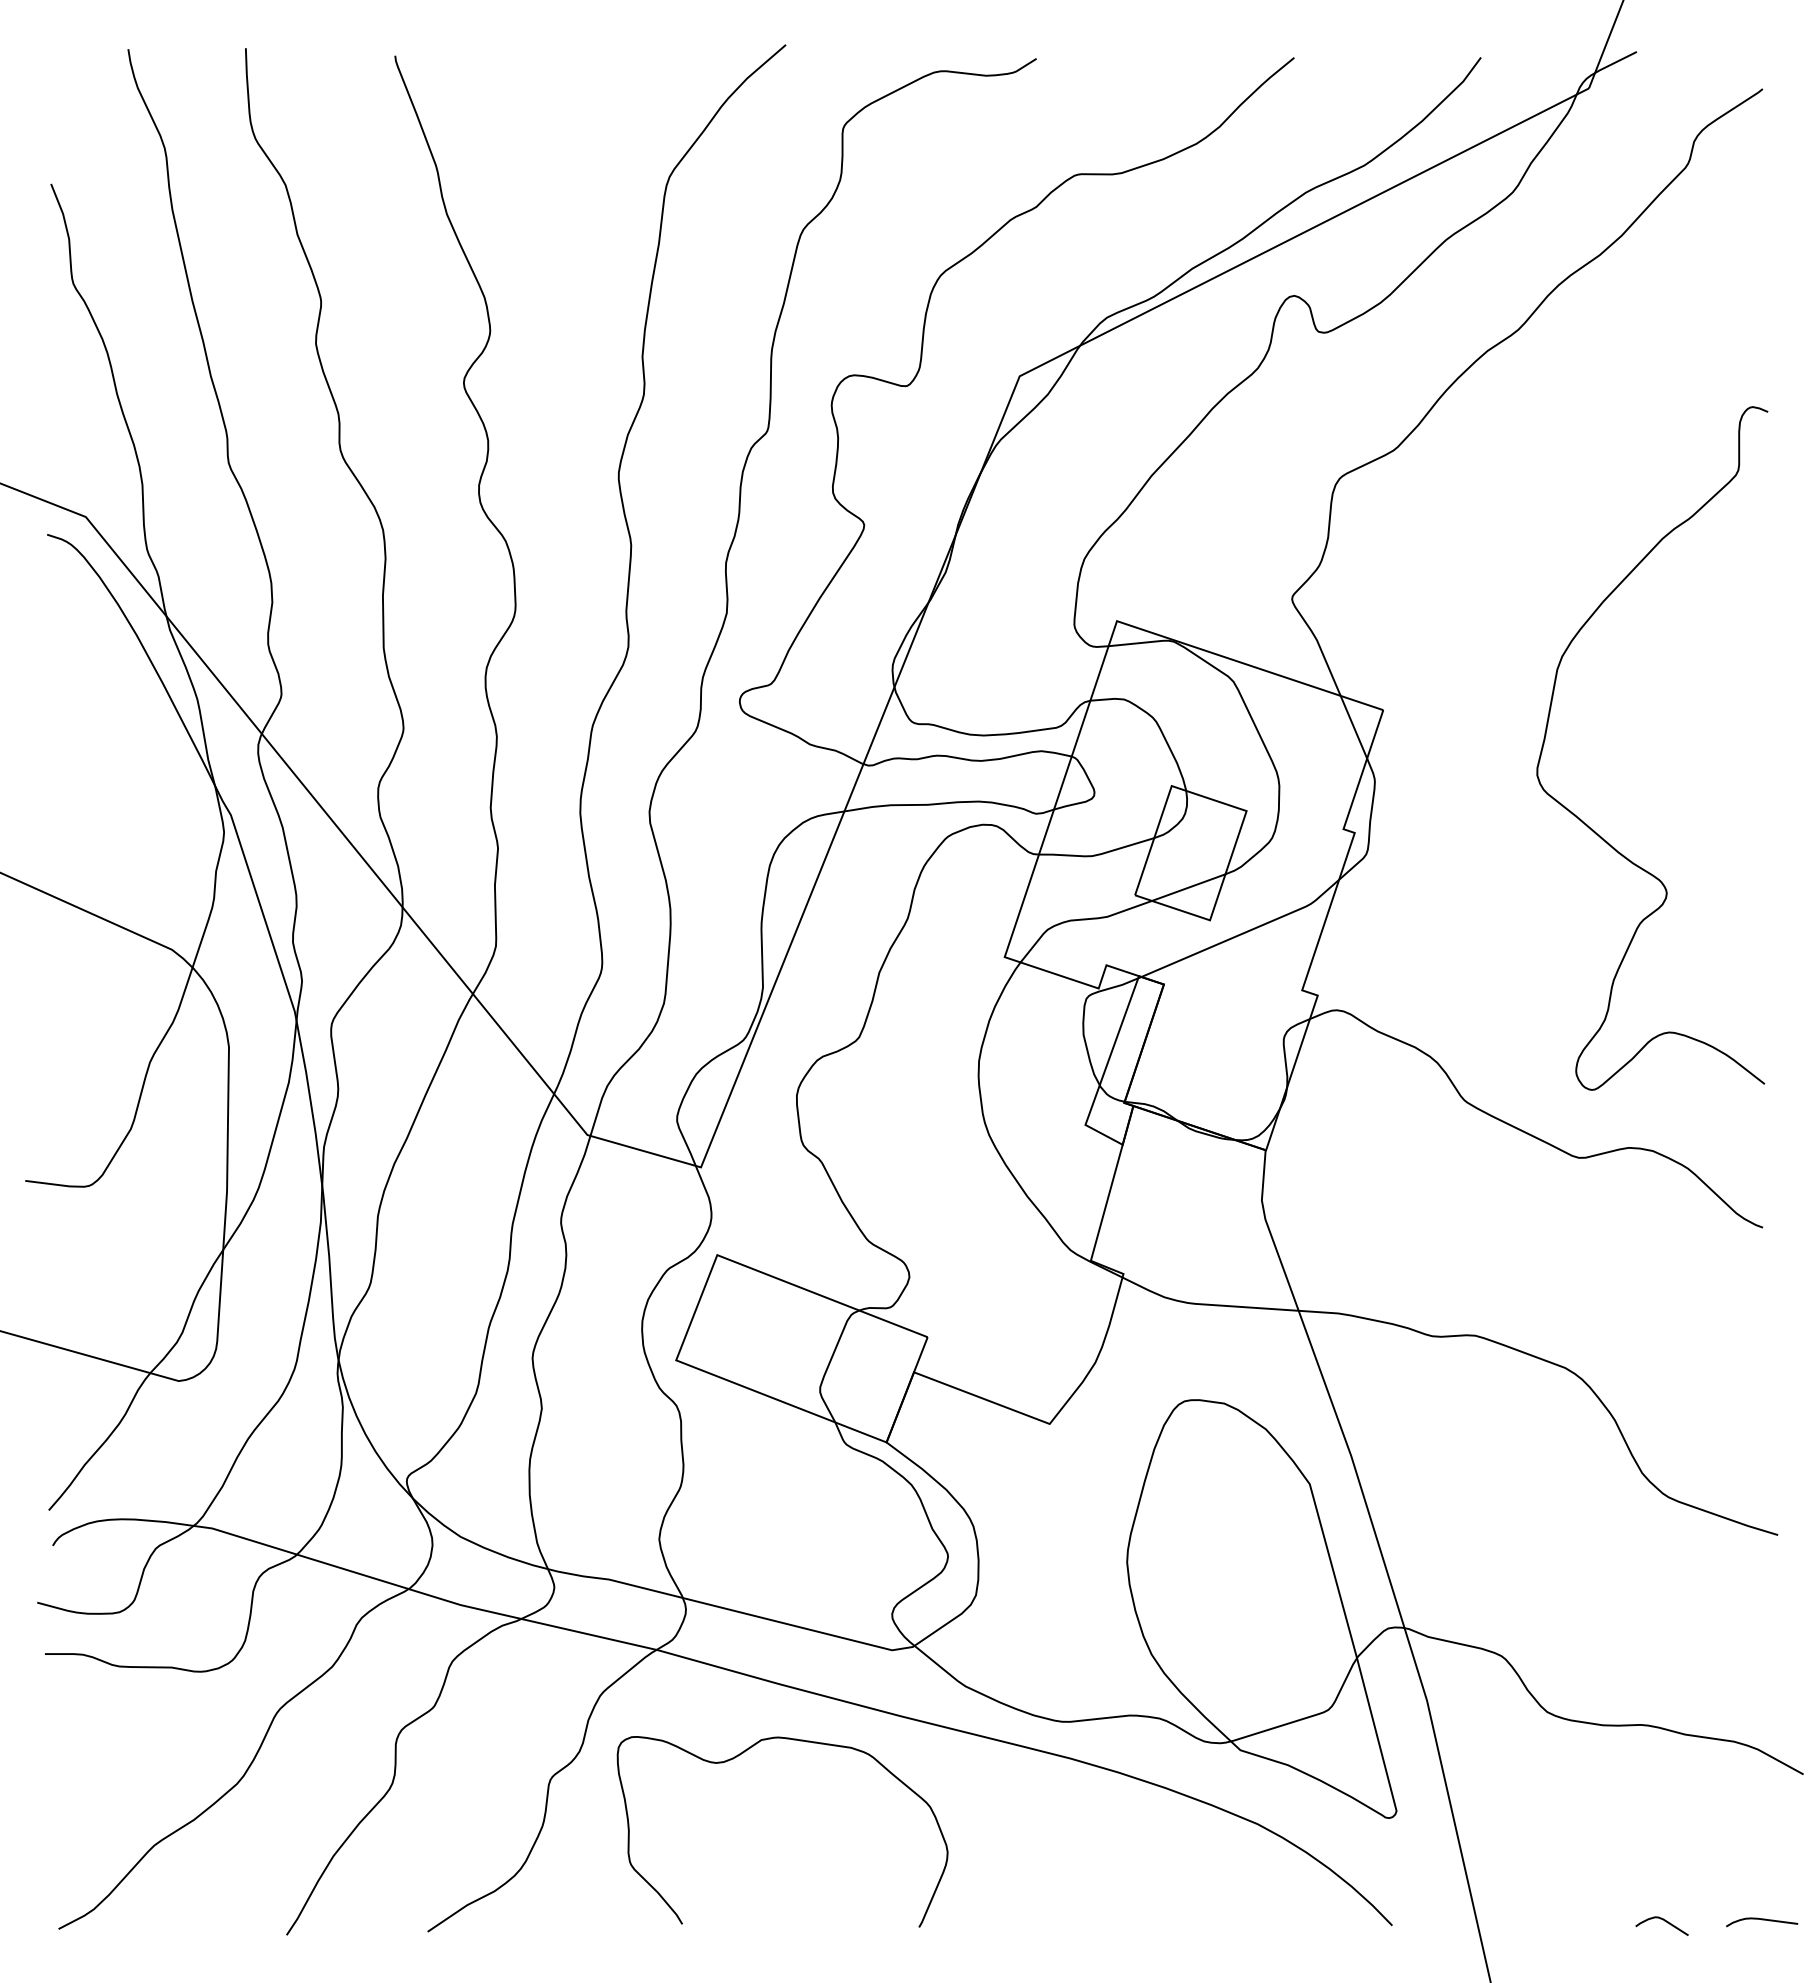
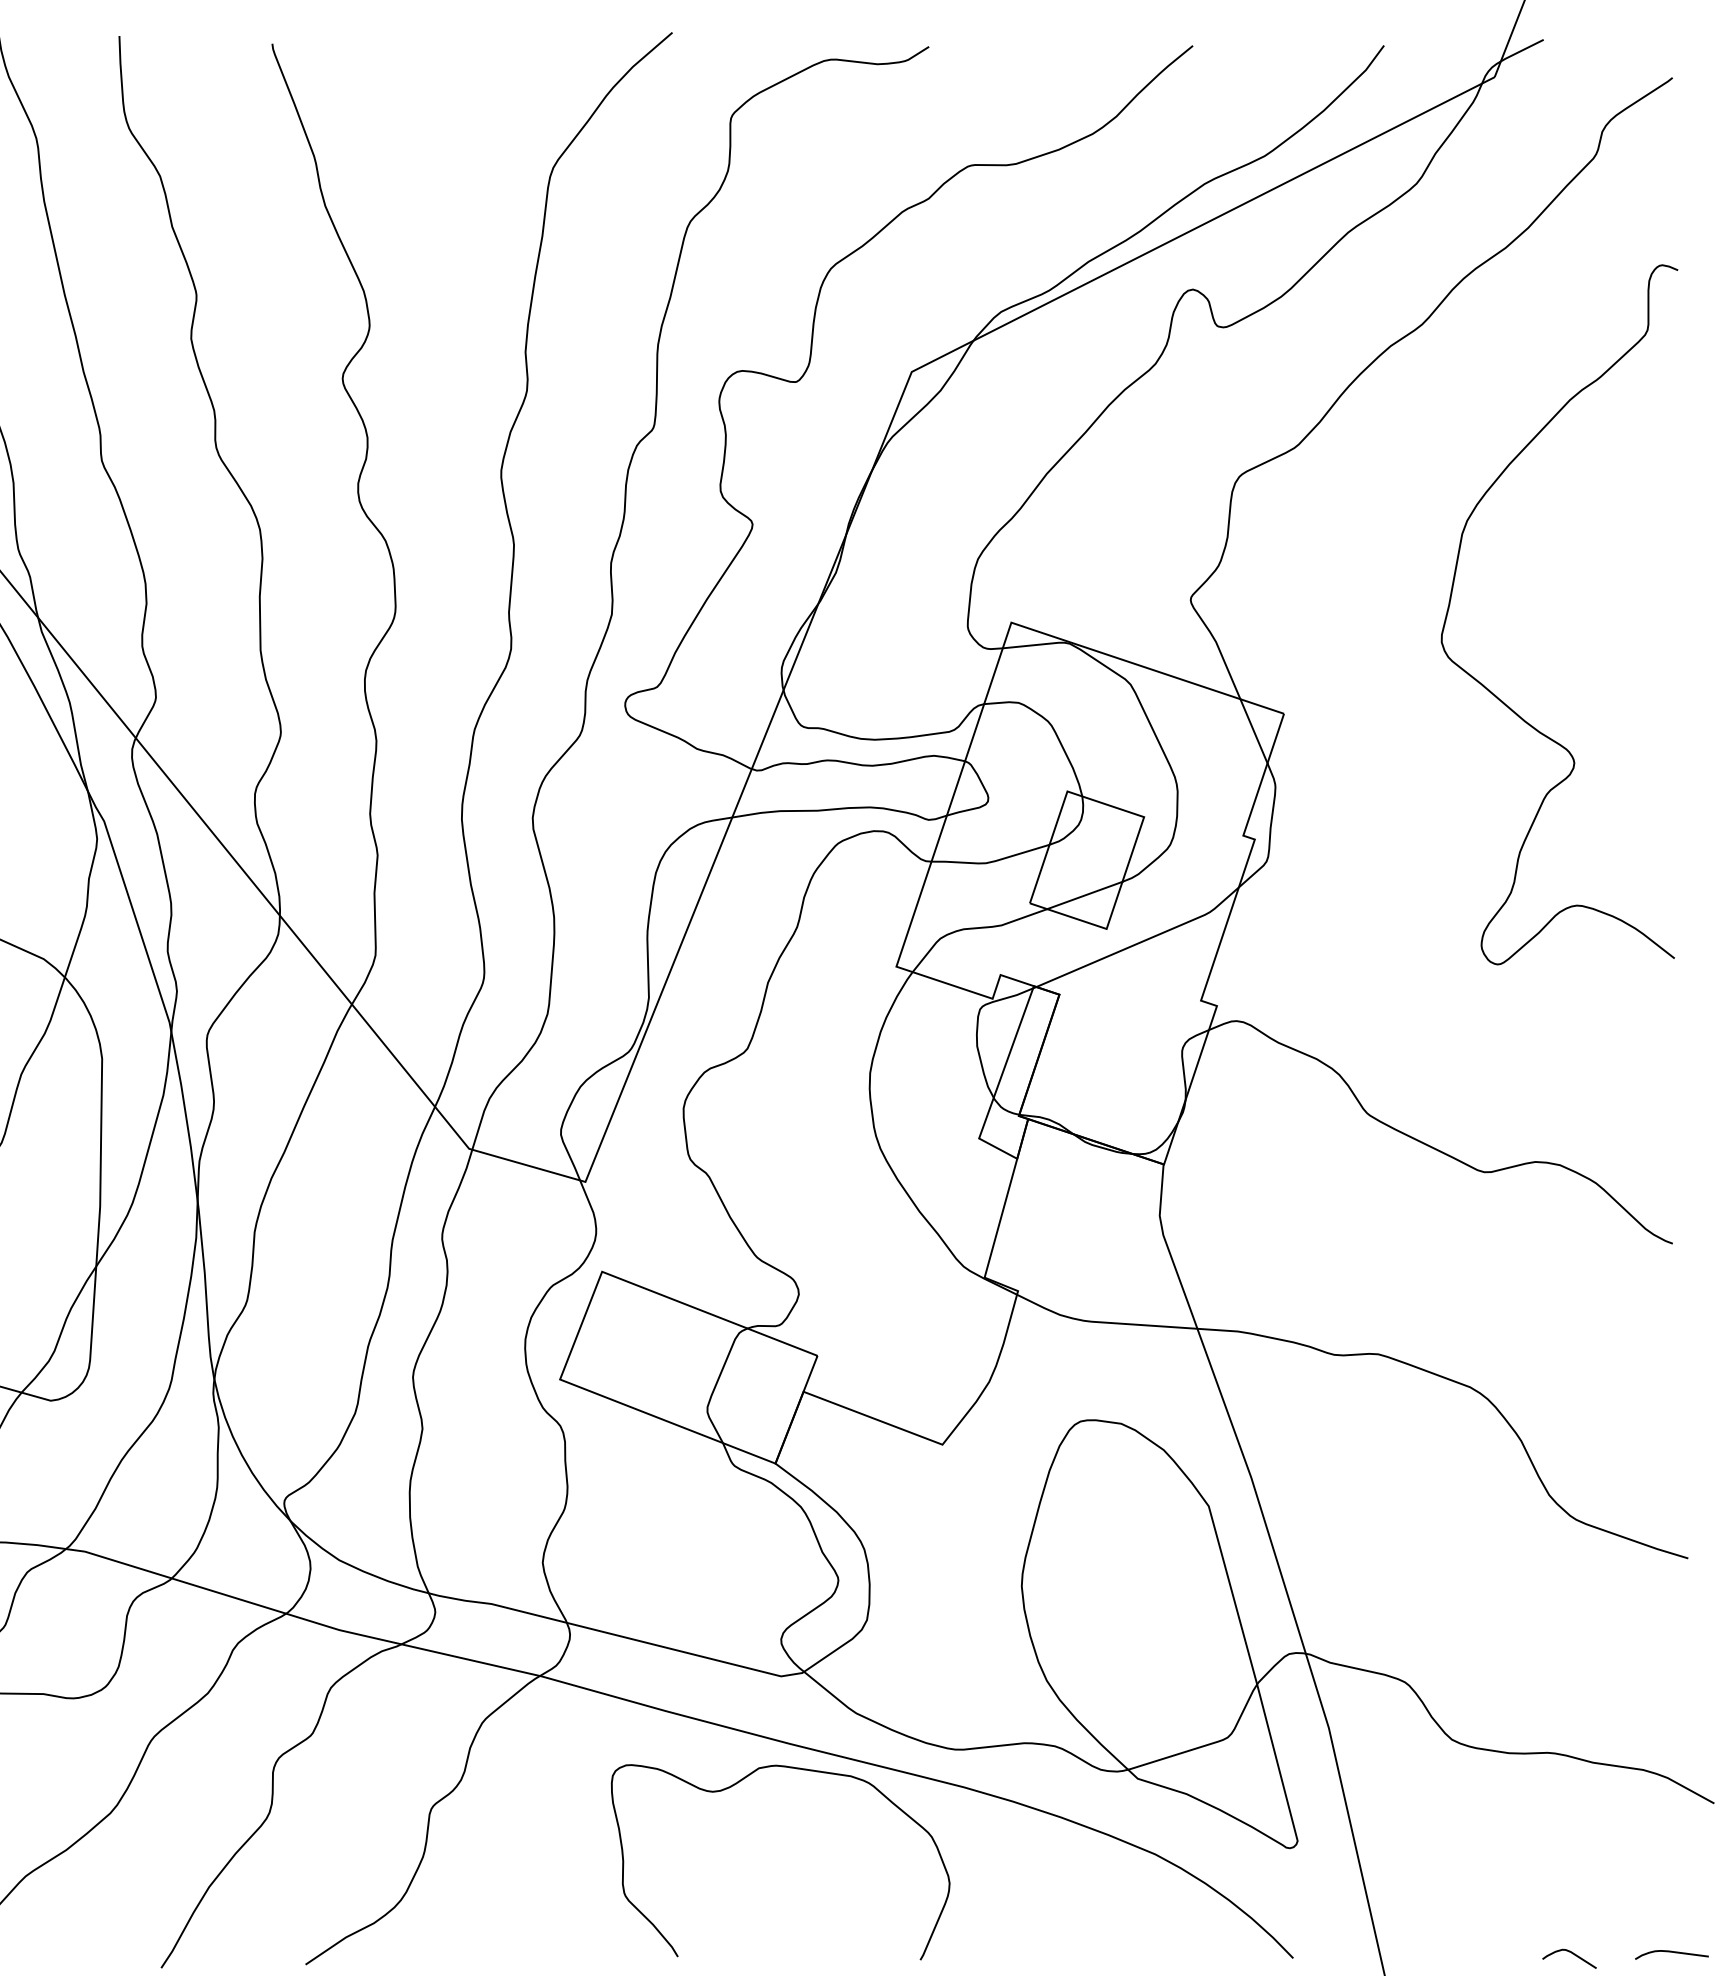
curve: (1586, 823) -> (1492, 691), moved
curve: (735, 1758) -> (732, 1787), moved

